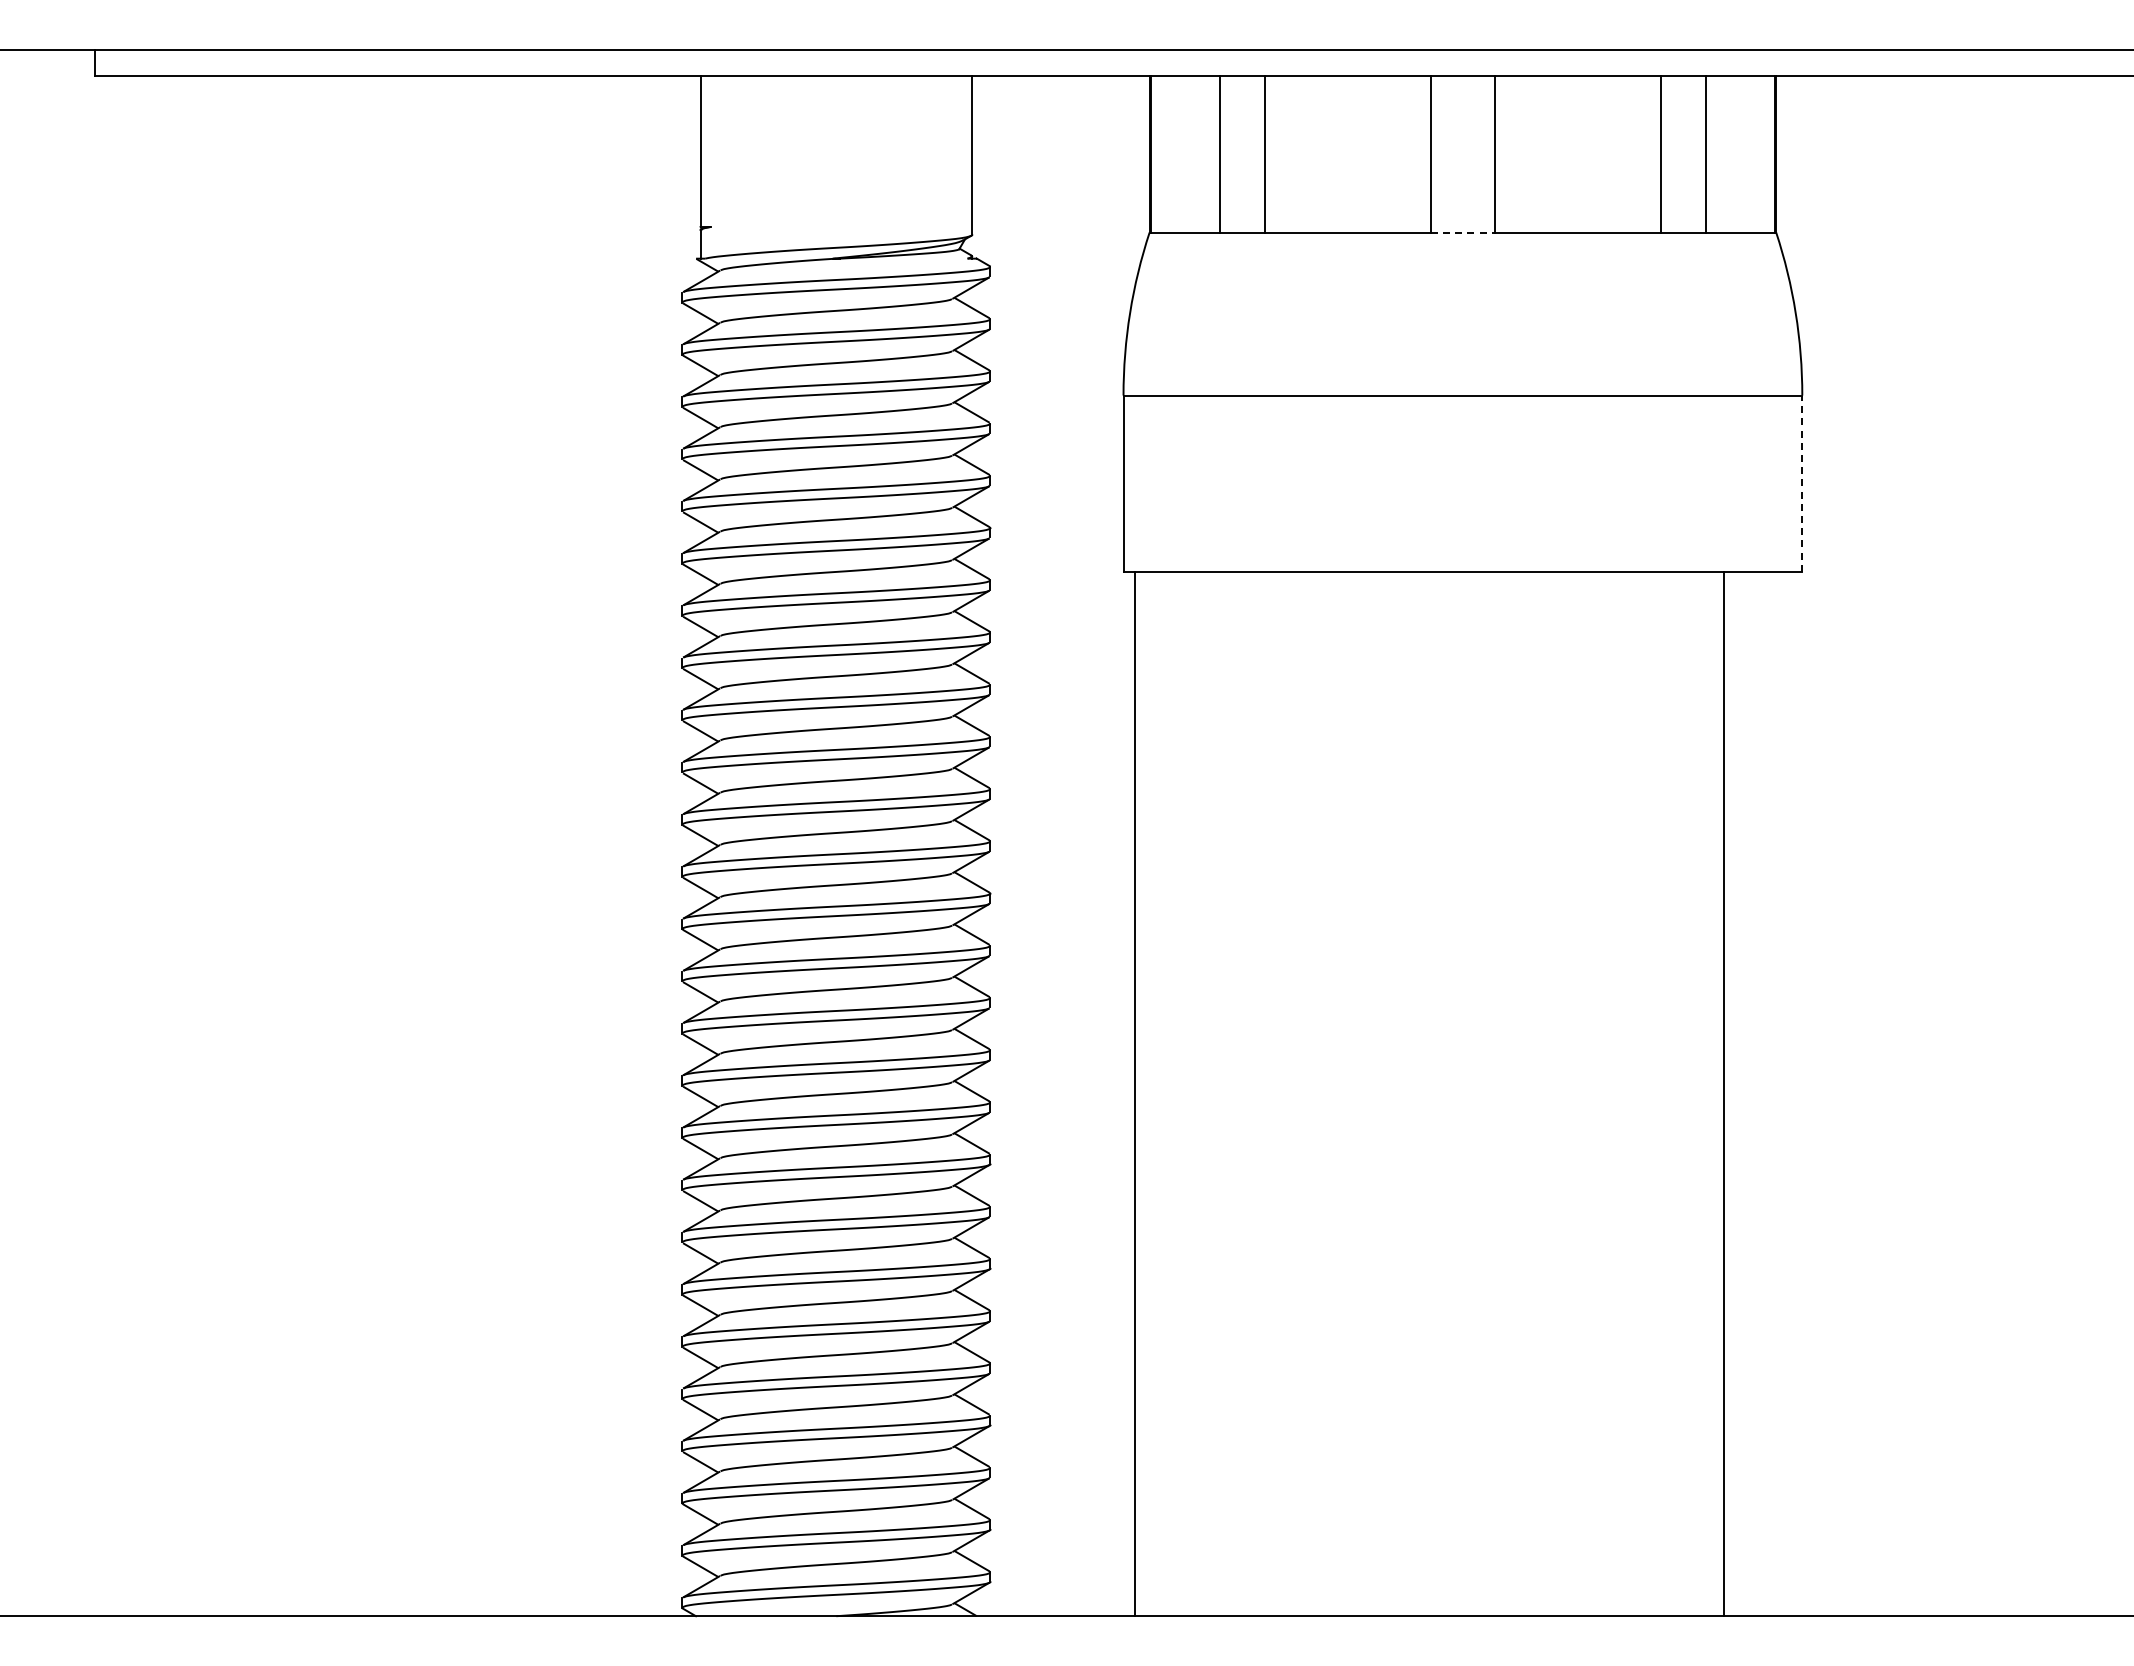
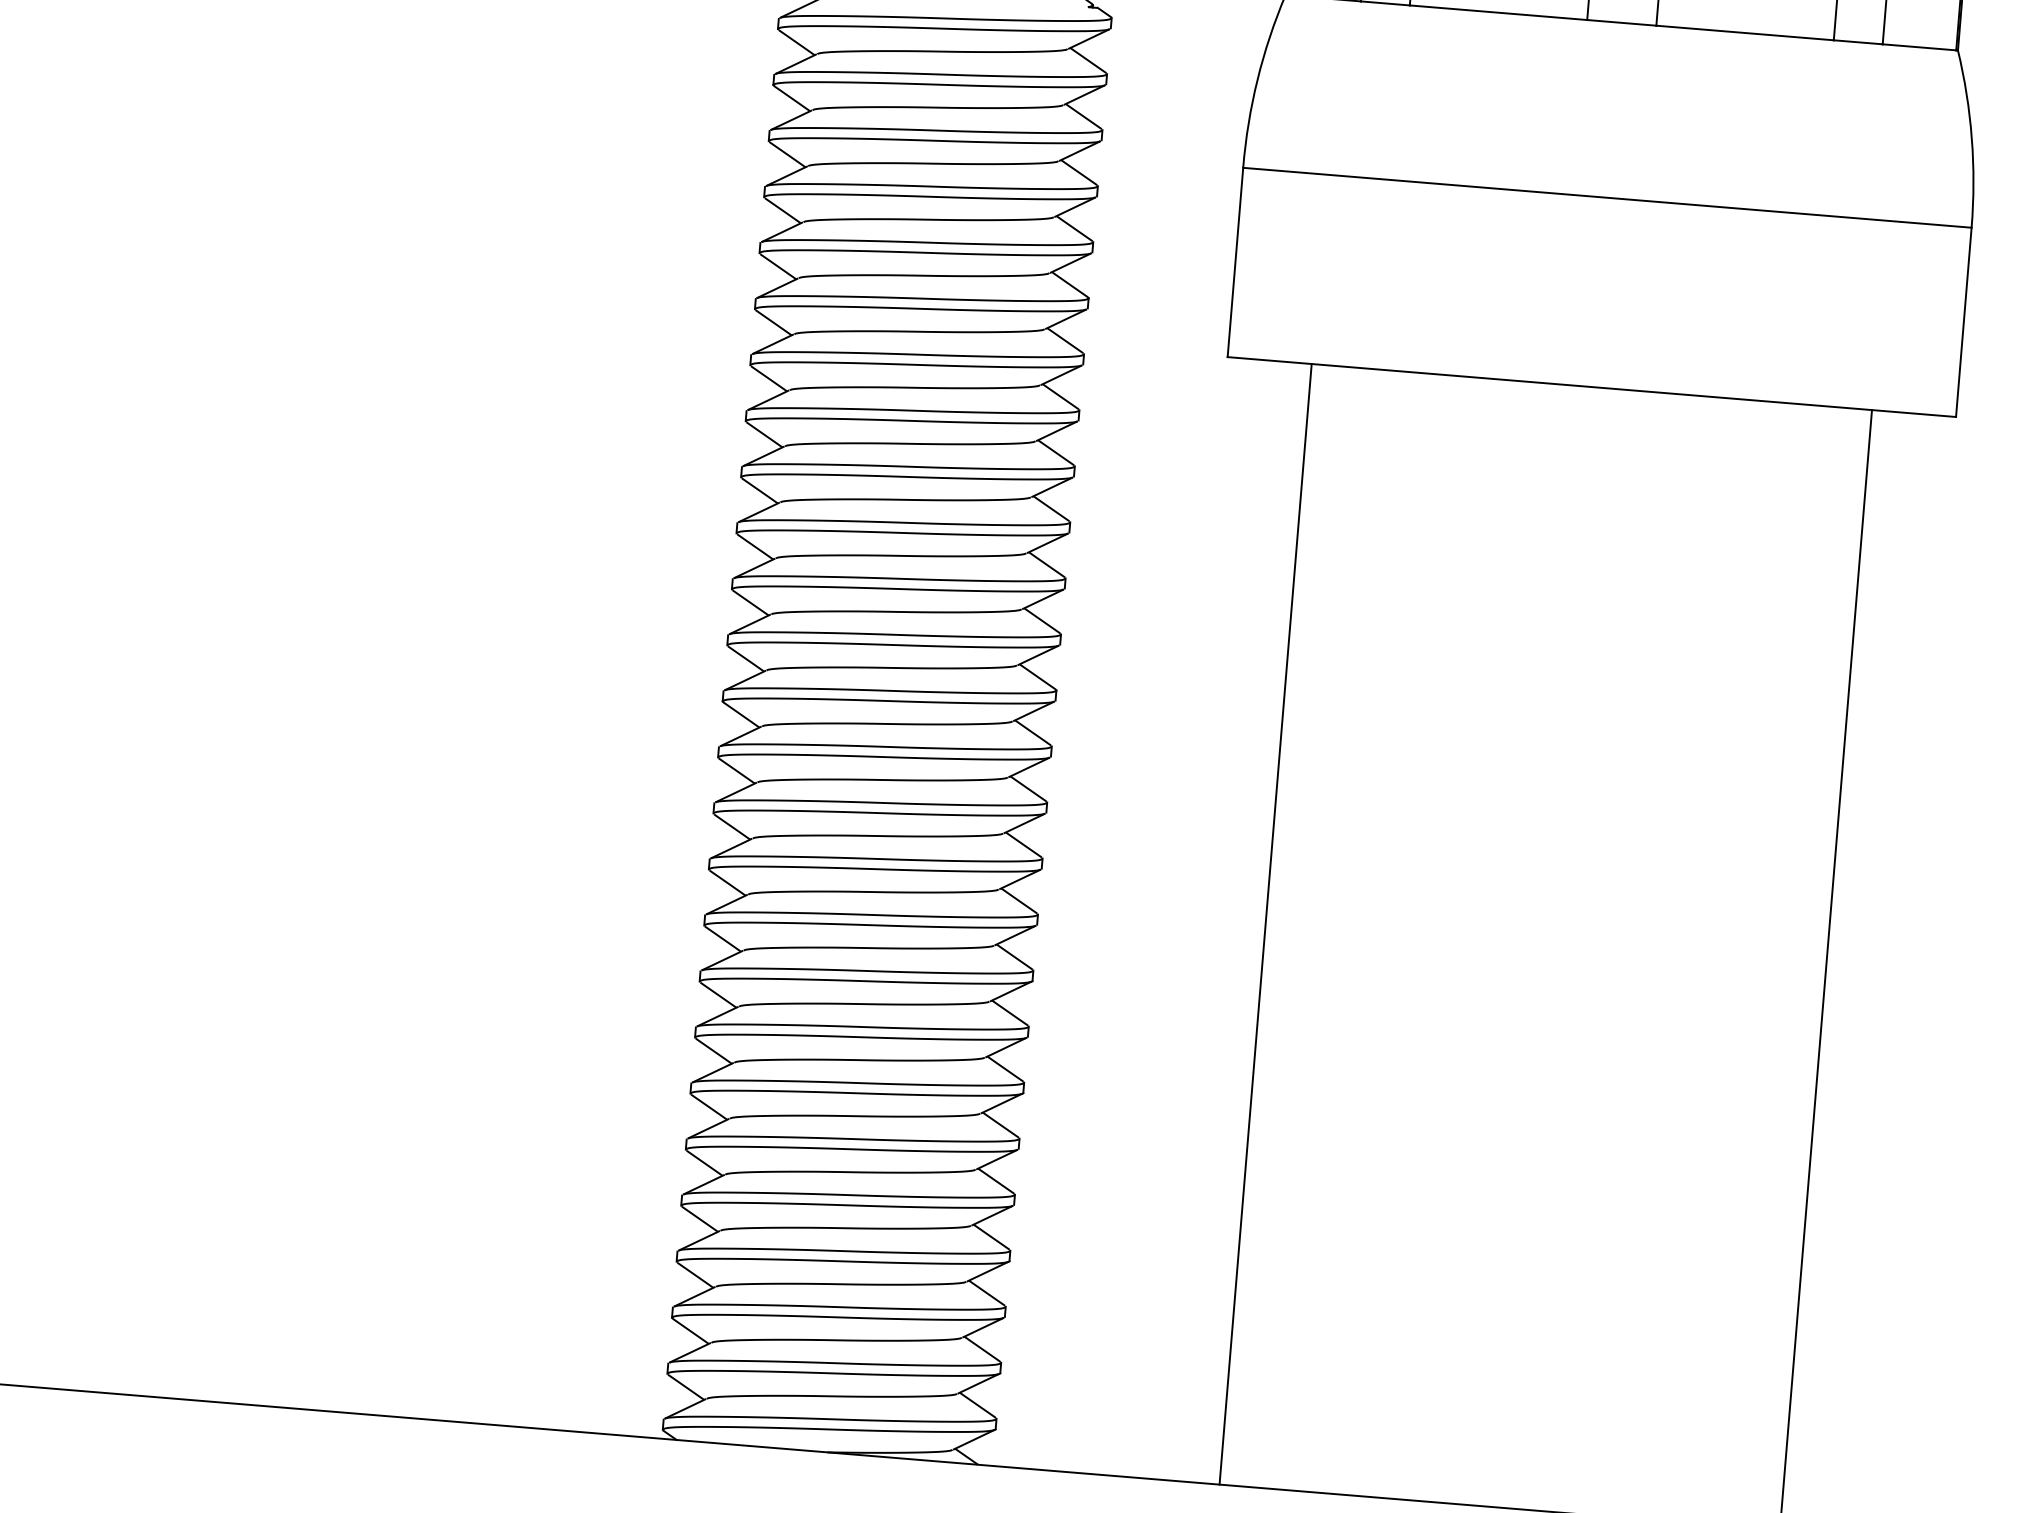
line: (1463, 232) -> (1622, 22), dashed -> solid
line: (1802, 483) -> (1964, 322), dashed -> solid
line: (1134, 1093) -> (1265, 923), moved

